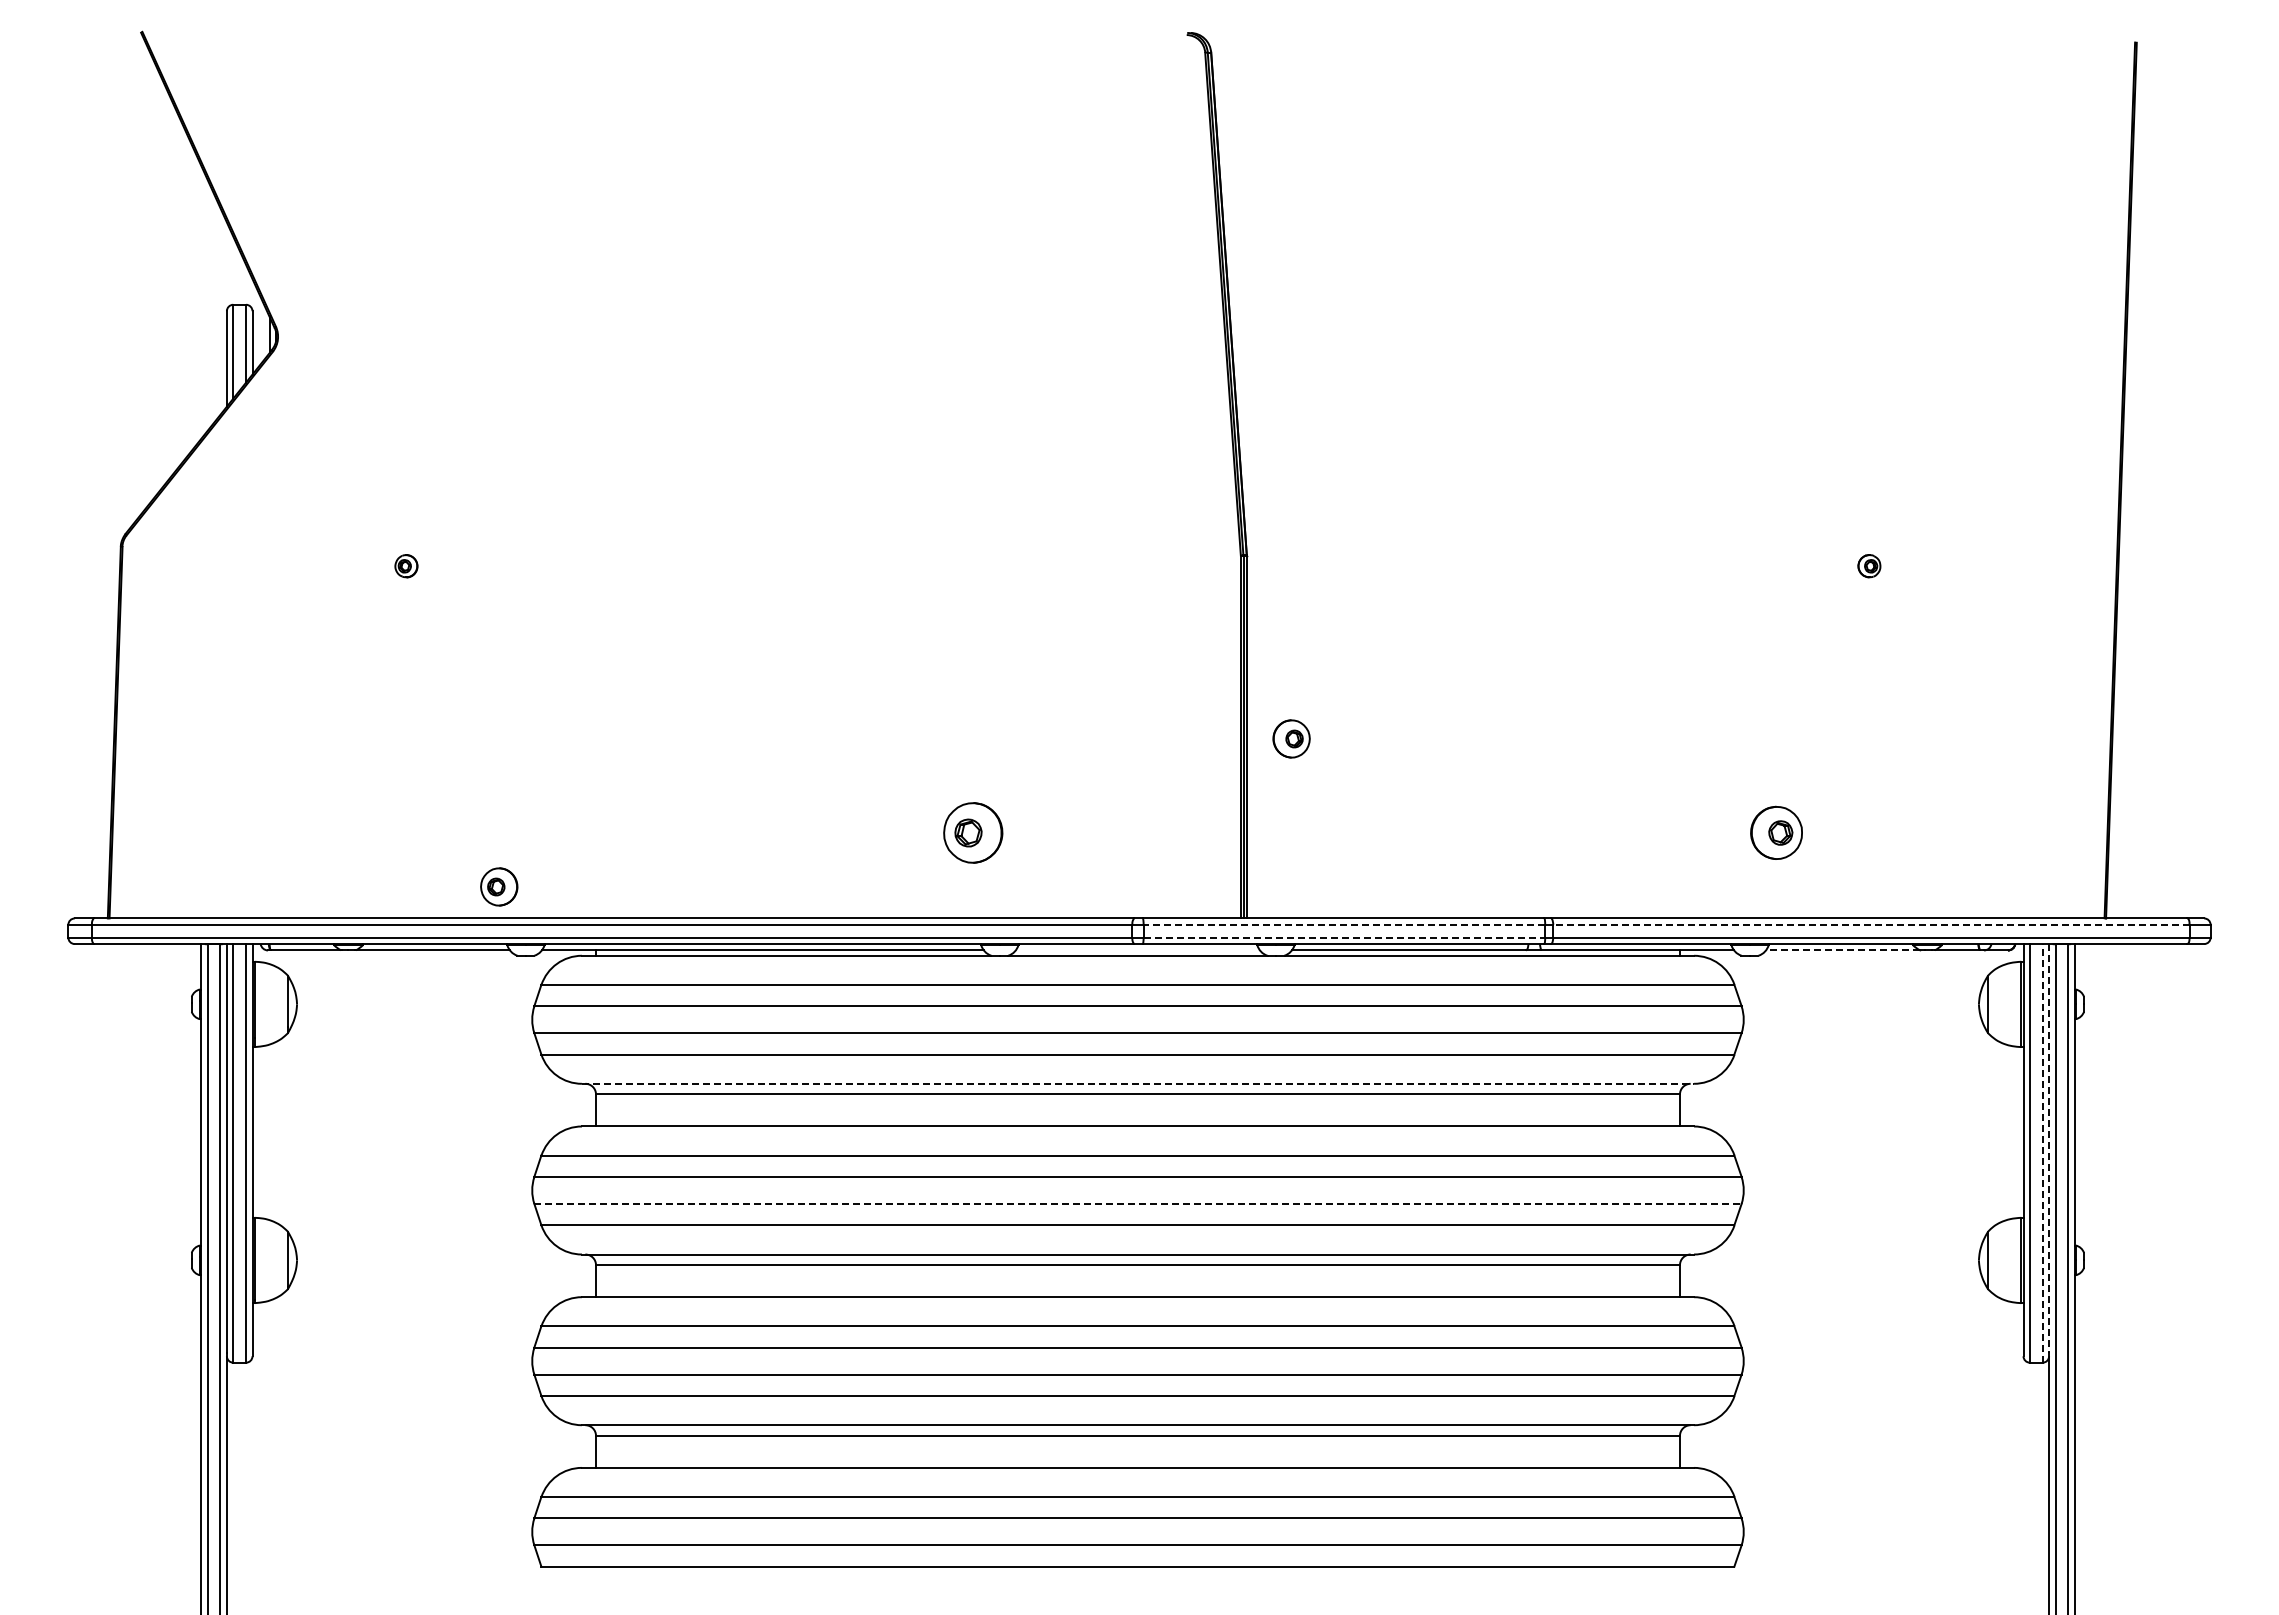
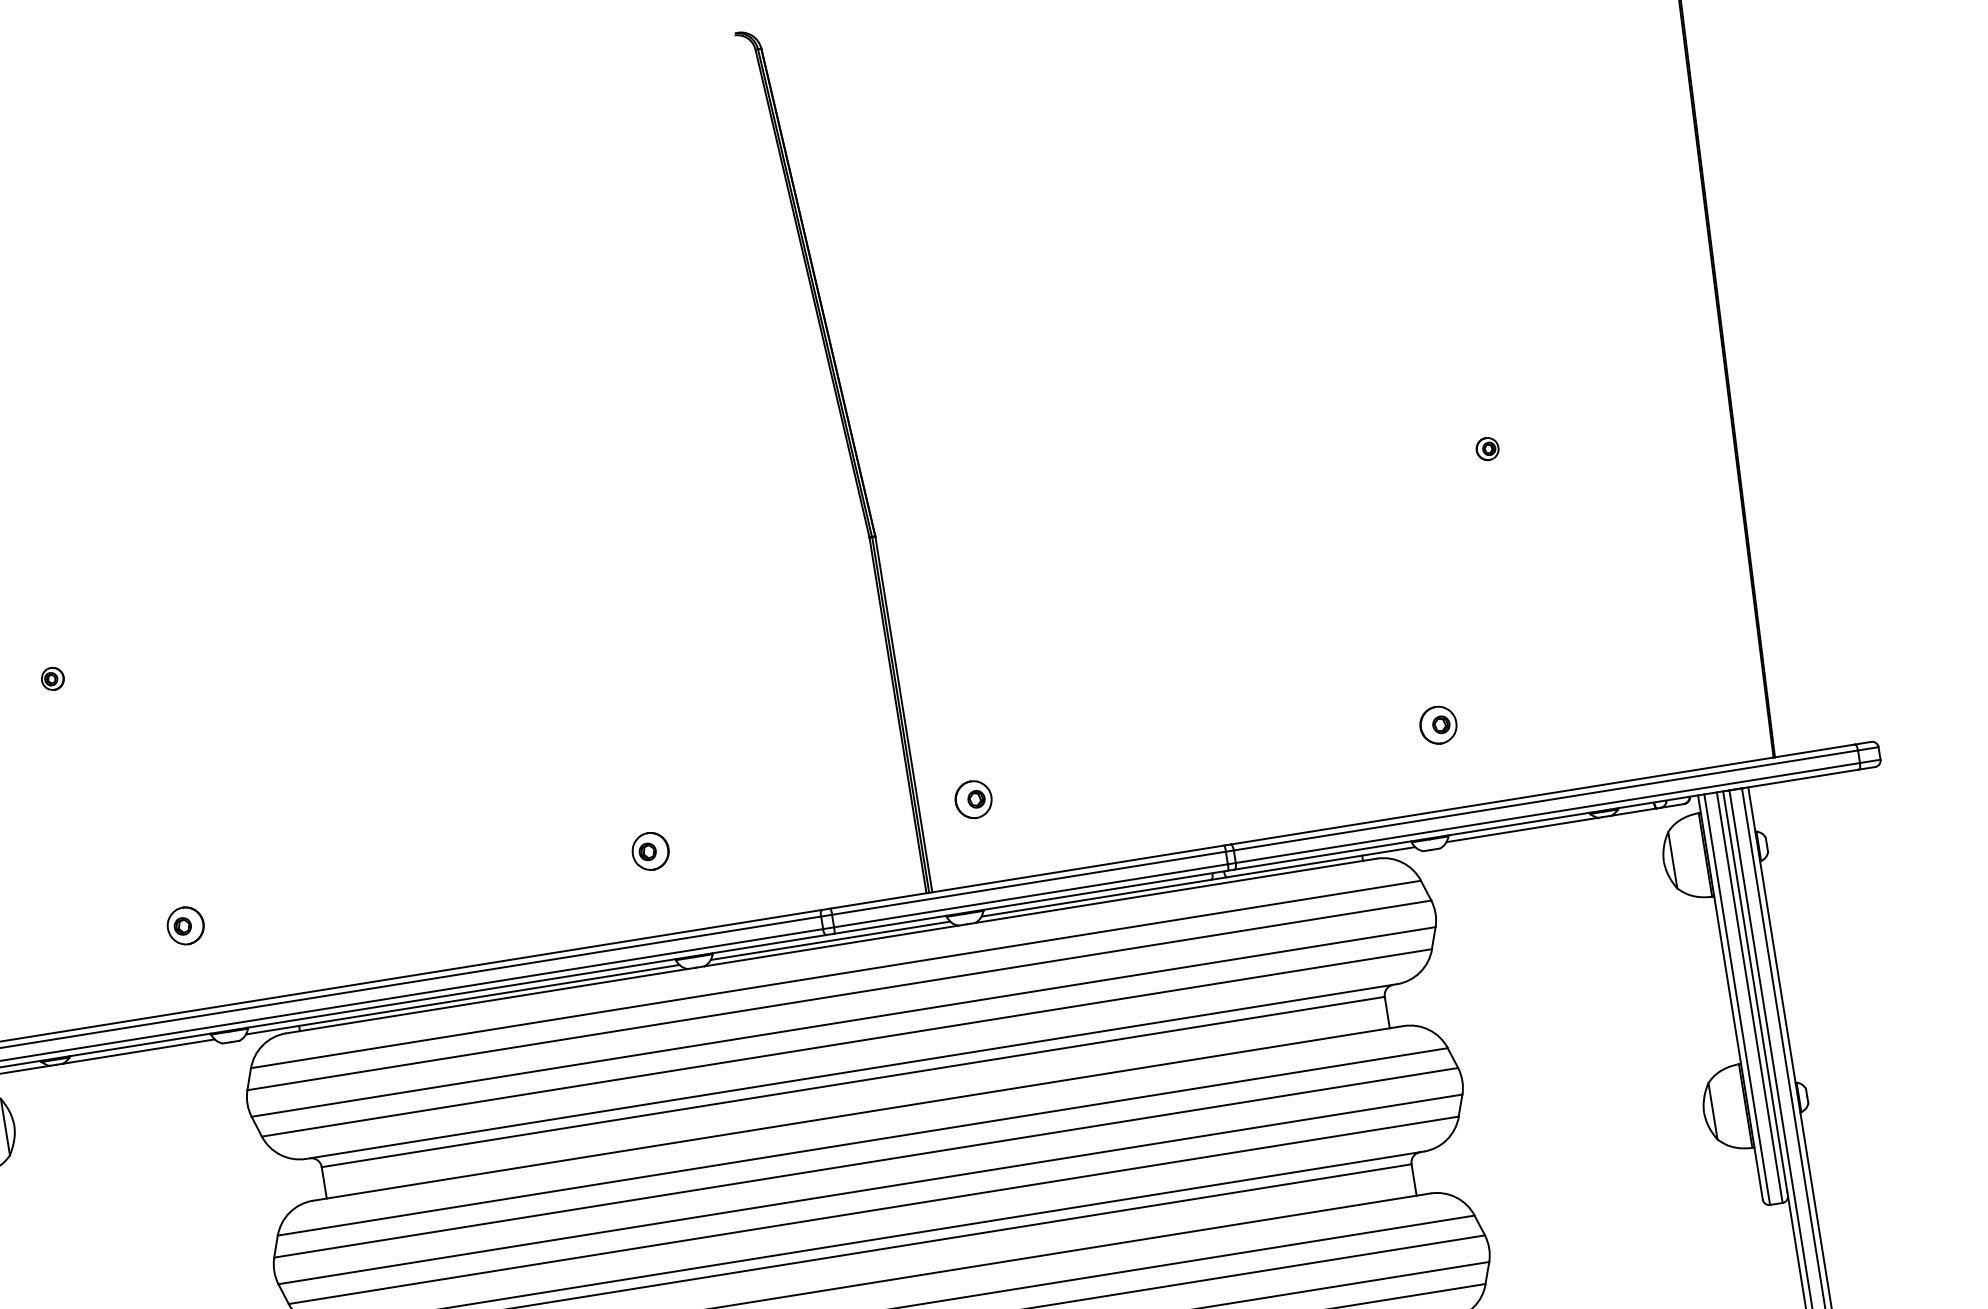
part: (1291, 738) -> (973, 799), moved
part: (973, 832) -> (650, 850), size x0.62
part: (1776, 832) -> (1438, 724), size x0.71
part: (499, 886) -> (185, 925), moved
line: (1344, 924) -> (1029, 882), dashed -> solid
line: (1870, 924) -> (1544, 800), dashed -> solid
line: (1344, 937) -> (1031, 895), dashed -> solid
line: (1137, 950) -> (830, 940), added
line: (1843, 950) -> (1522, 830), dashed -> solid
line: (1138, 1083) -> (852, 1071), dashed -> solid
line: (2049, 1148) -> (1755, 991), dashed -> solid
line: (2042, 1152) -> (1749, 996), dashed -> solid
line: (1138, 1203) -> (870, 1188), dashed -> solid

